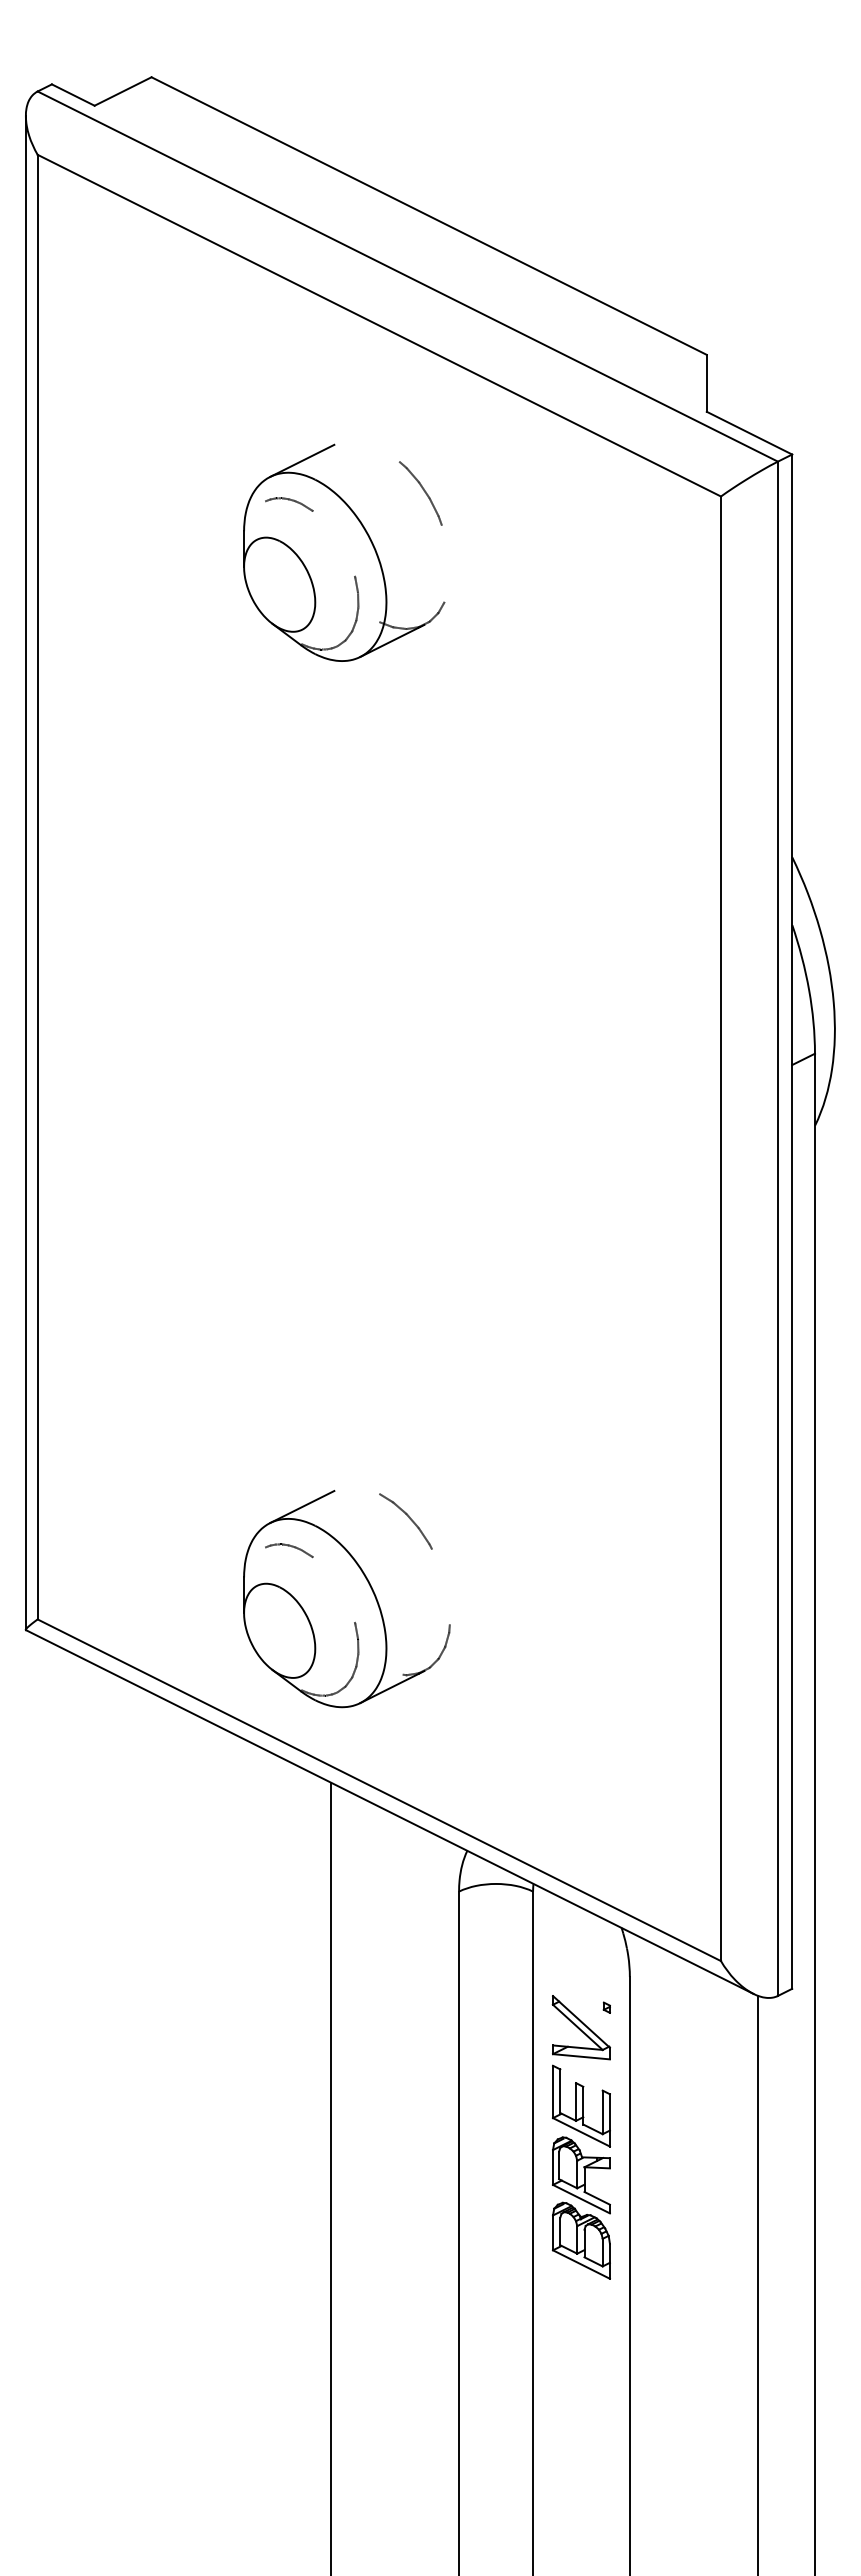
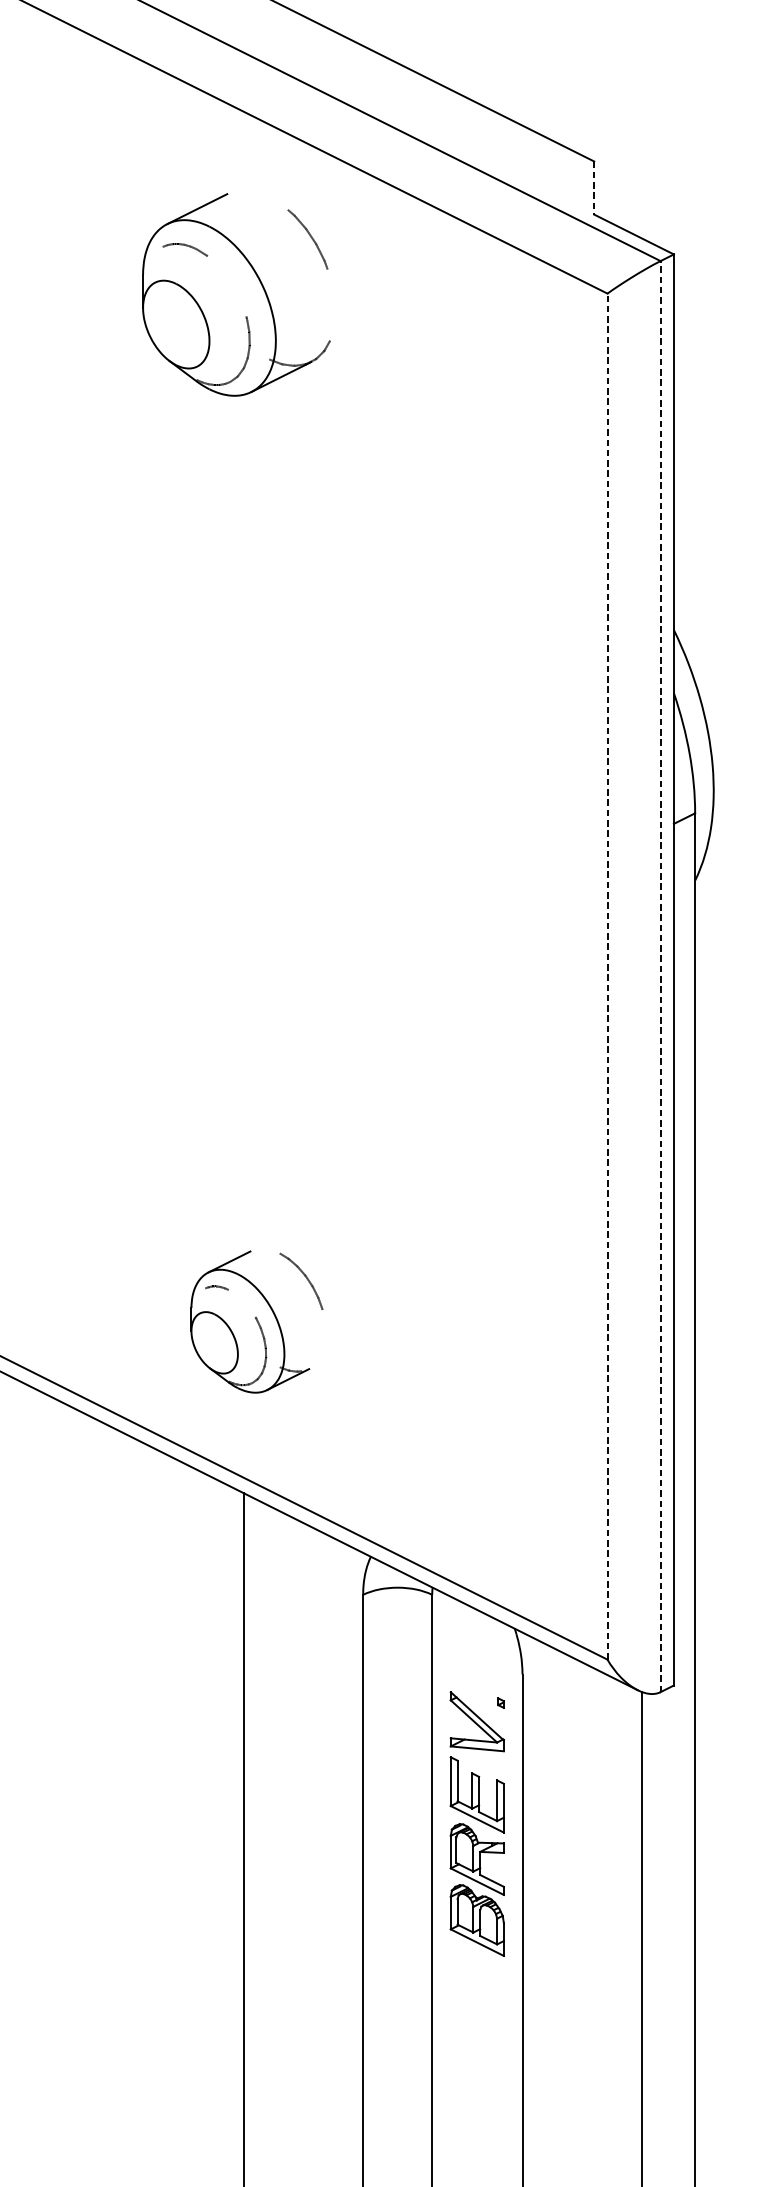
line: (706, 383) -> (593, 188), solid -> dashed
part: (344, 552) -> (236, 294), moved
line: (721, 1228) -> (607, 976), solid -> dashed
line: (777, 1228) -> (660, 976), solid -> dashed
part: (346, 1599) -> (258, 1322), size x0.7

